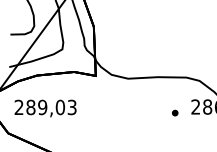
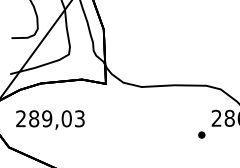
part: (174, 112) -> (201, 134), moved

